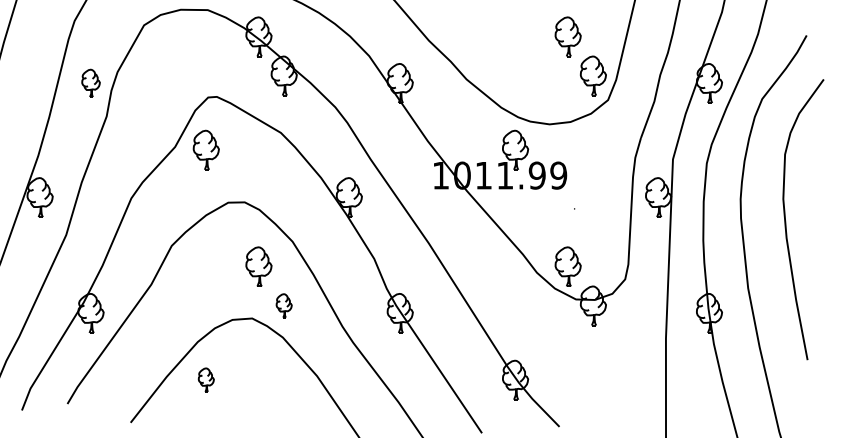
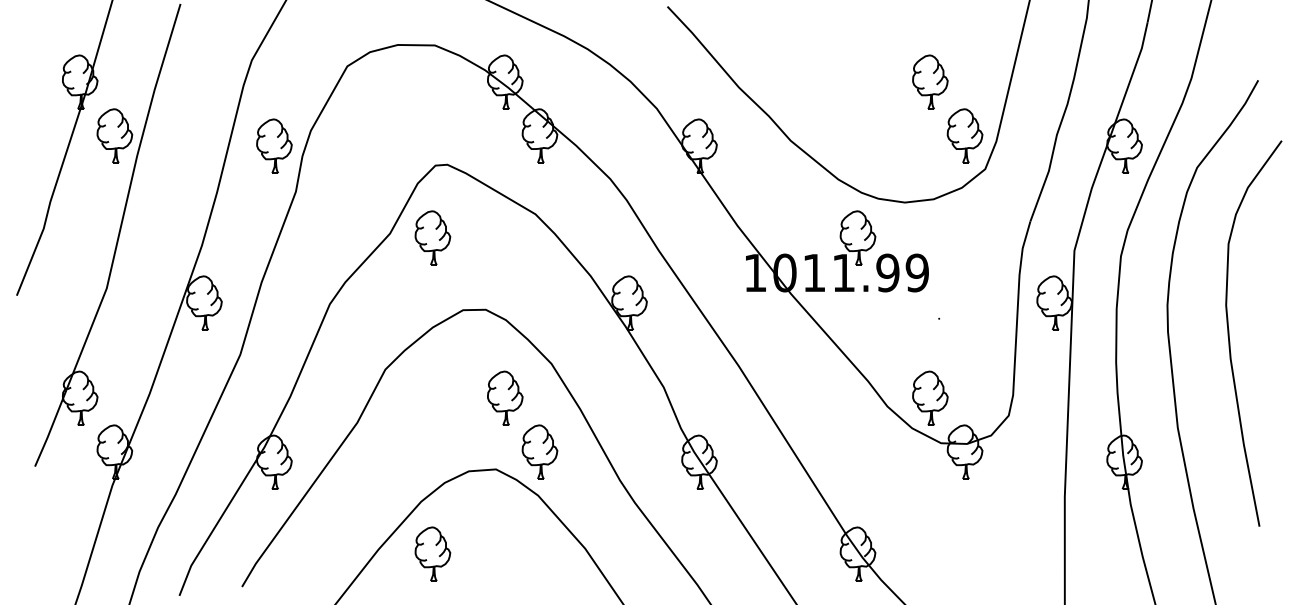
part: (91, 82) -> (274, 145), size x1.43
part: (283, 305) -> (539, 451), size x1.67
part: (206, 379) -> (432, 553), size x1.67

